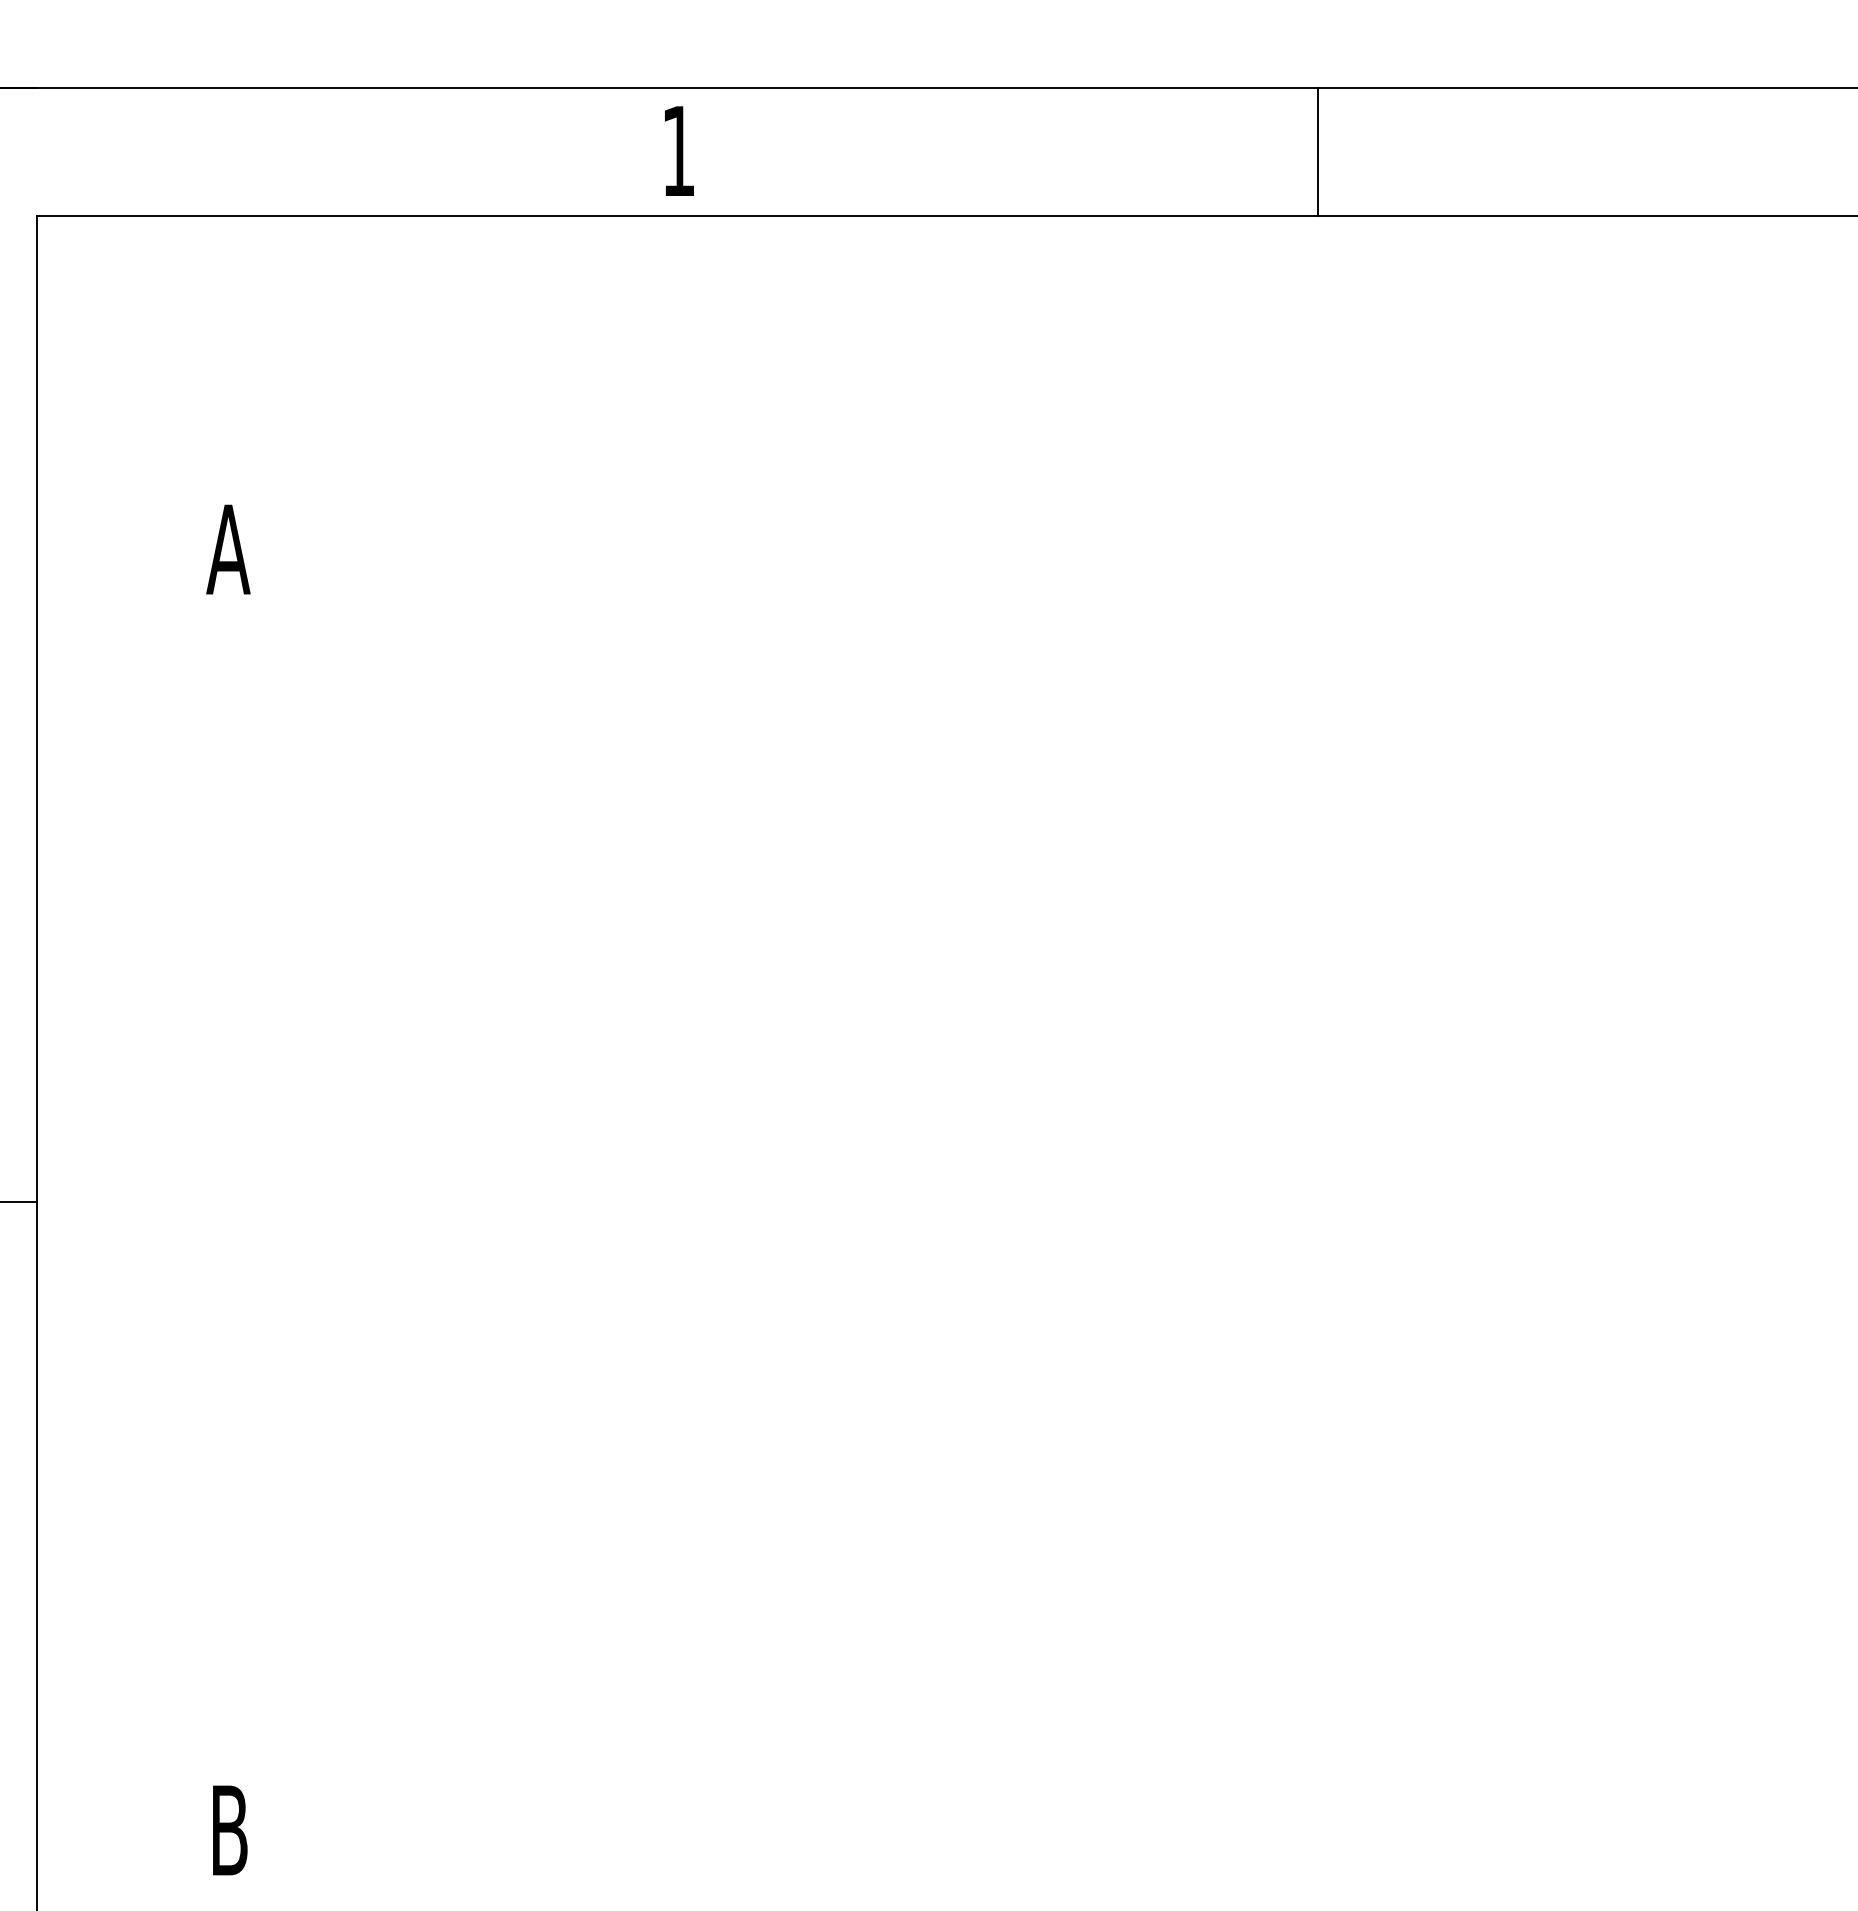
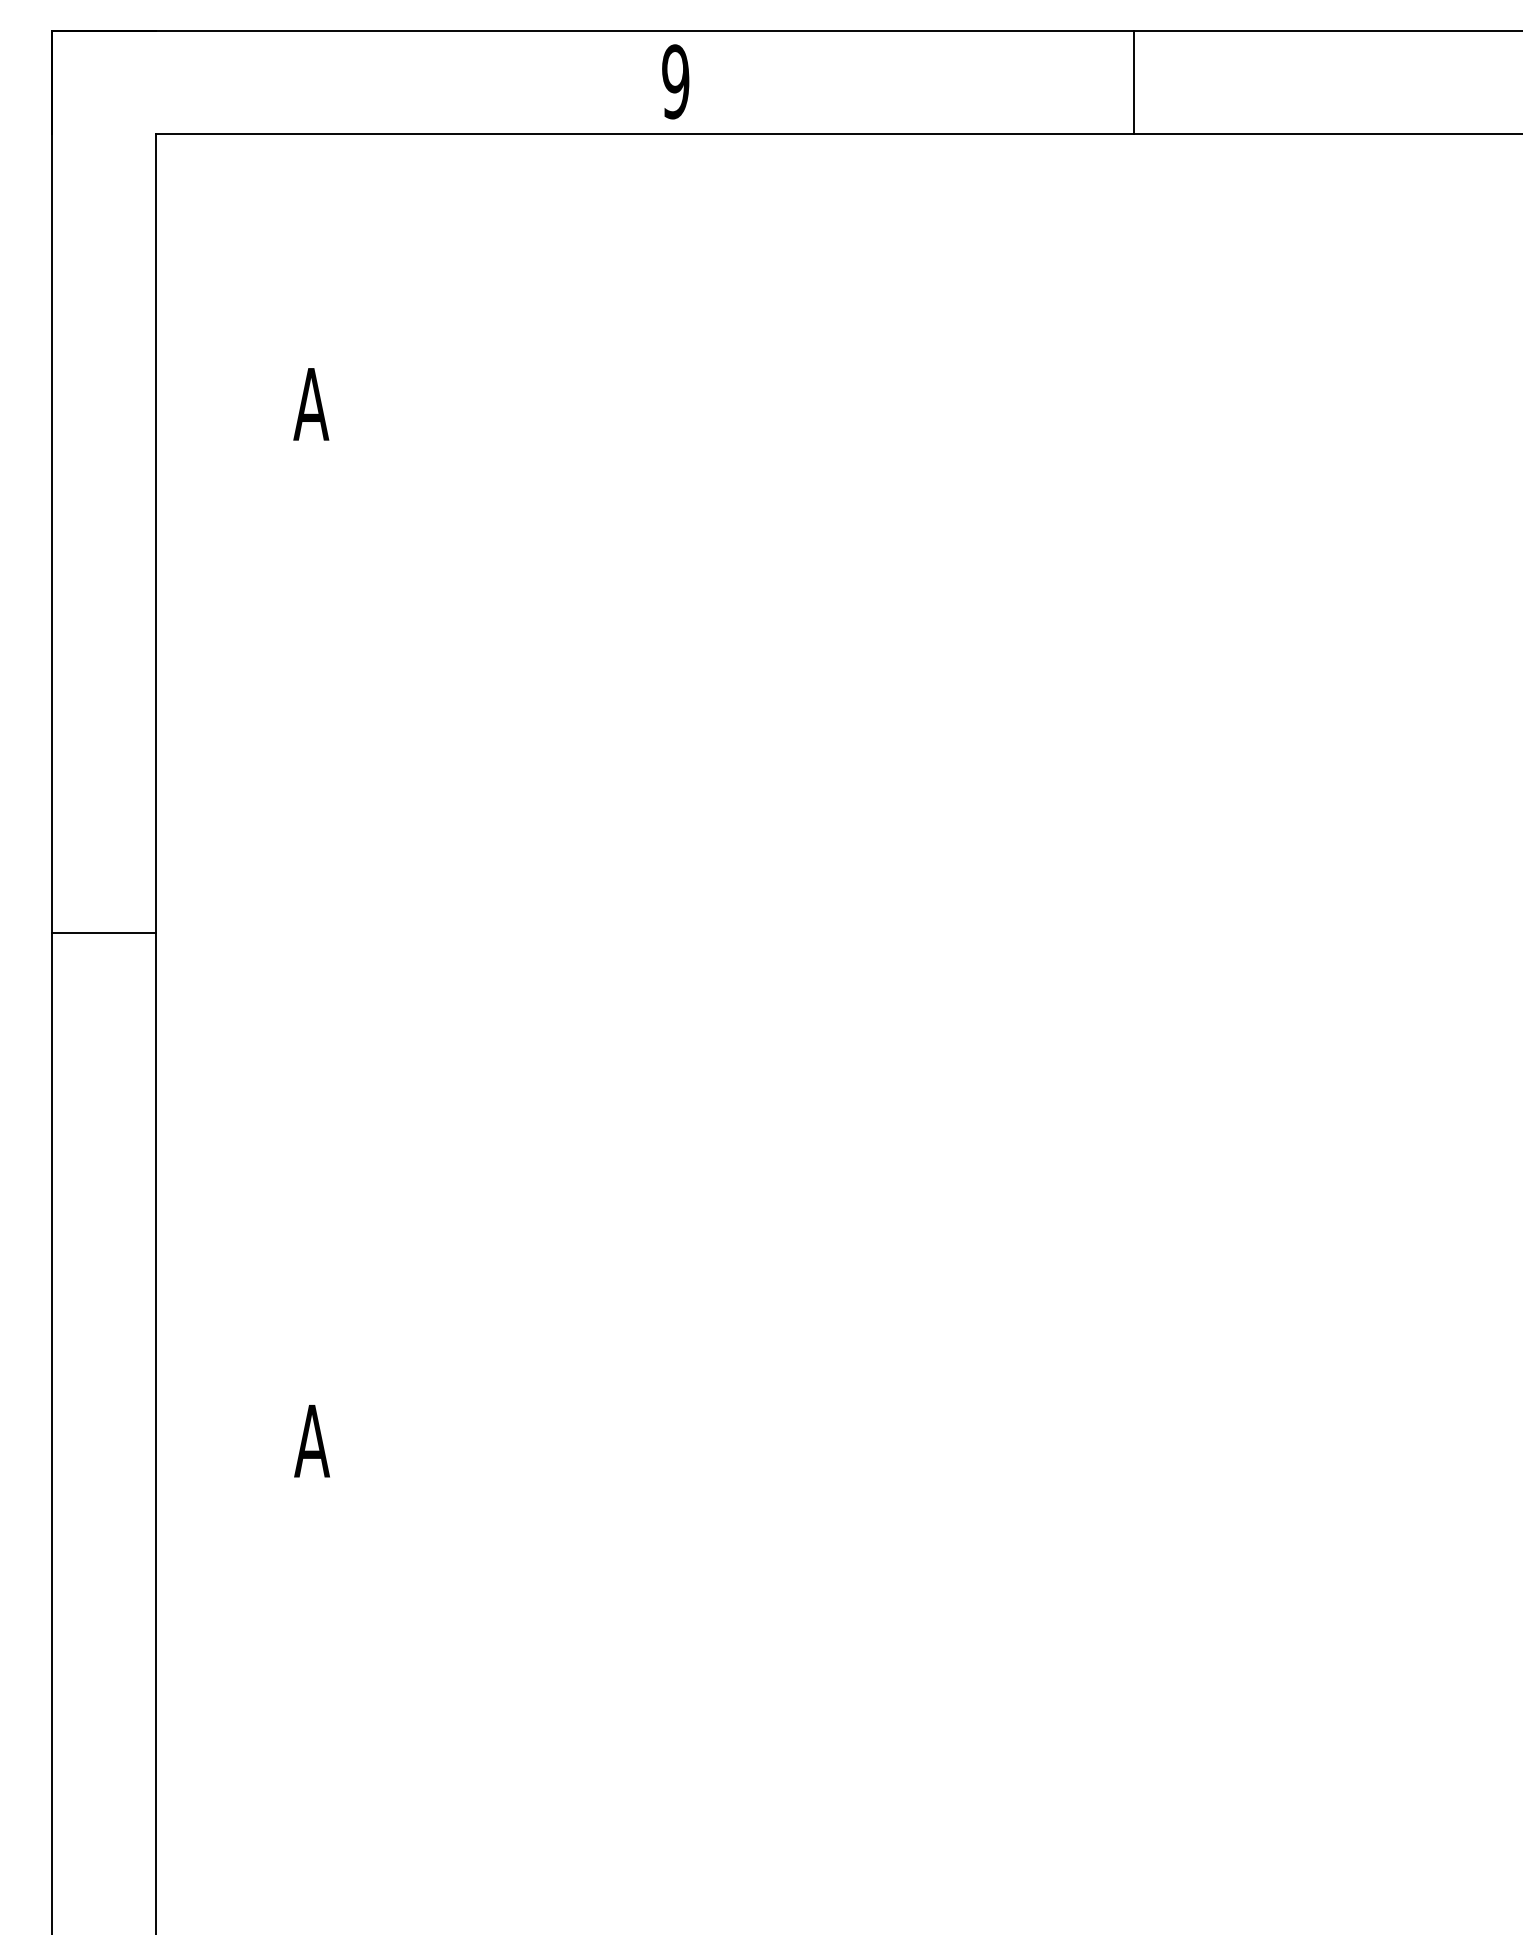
text: (678, 150) -> (675, 81), 1 -> 9
line: (1317, 151) -> (1133, 82), moved
text: (228, 1830) -> (311, 1441), B -> A

